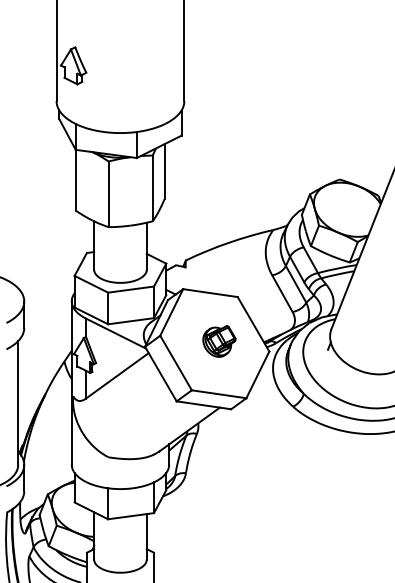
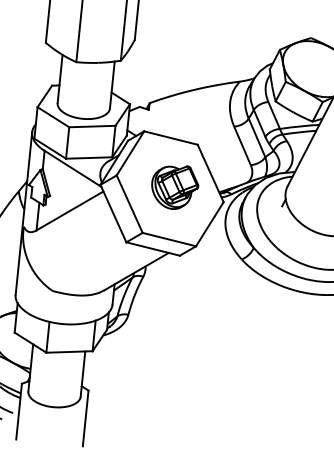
part: (219, 341) -> (175, 187), size x1.43

